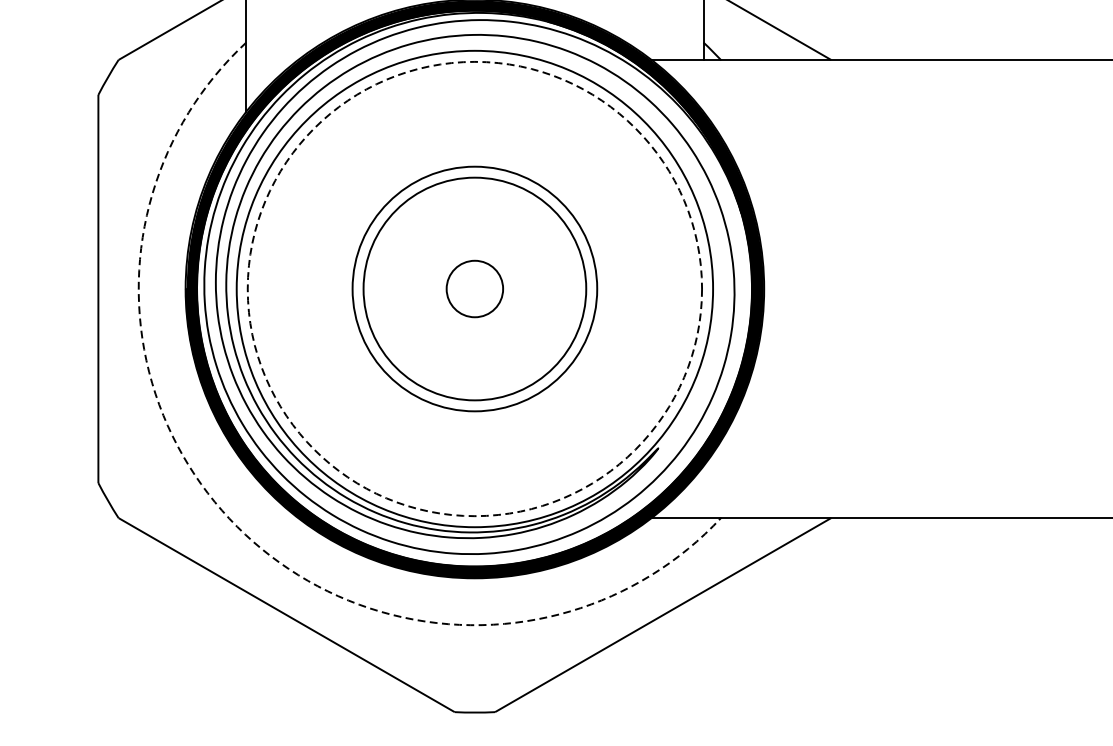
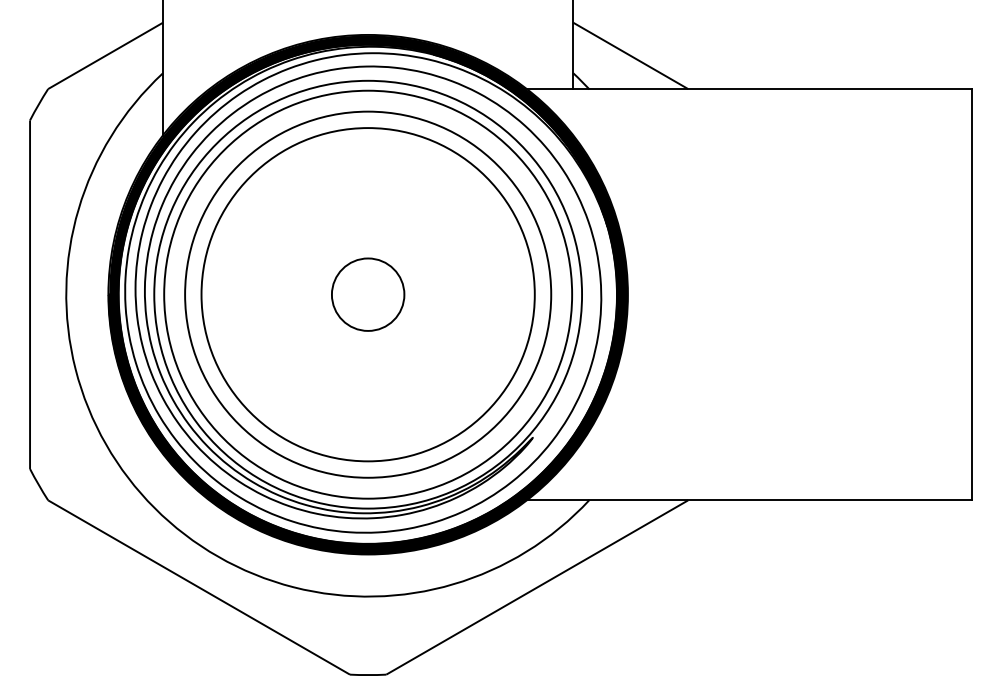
circle: (474, 288) -> (367, 294), size x1.43
circle: (474, 288) -> (367, 294), size x1.67
circle: (475, 288) -> (368, 294), dashed -> solid
circle: (475, 288) -> (368, 294), size x1.67
arc: (236, 527) -> (154, 508), dashed -> solid

